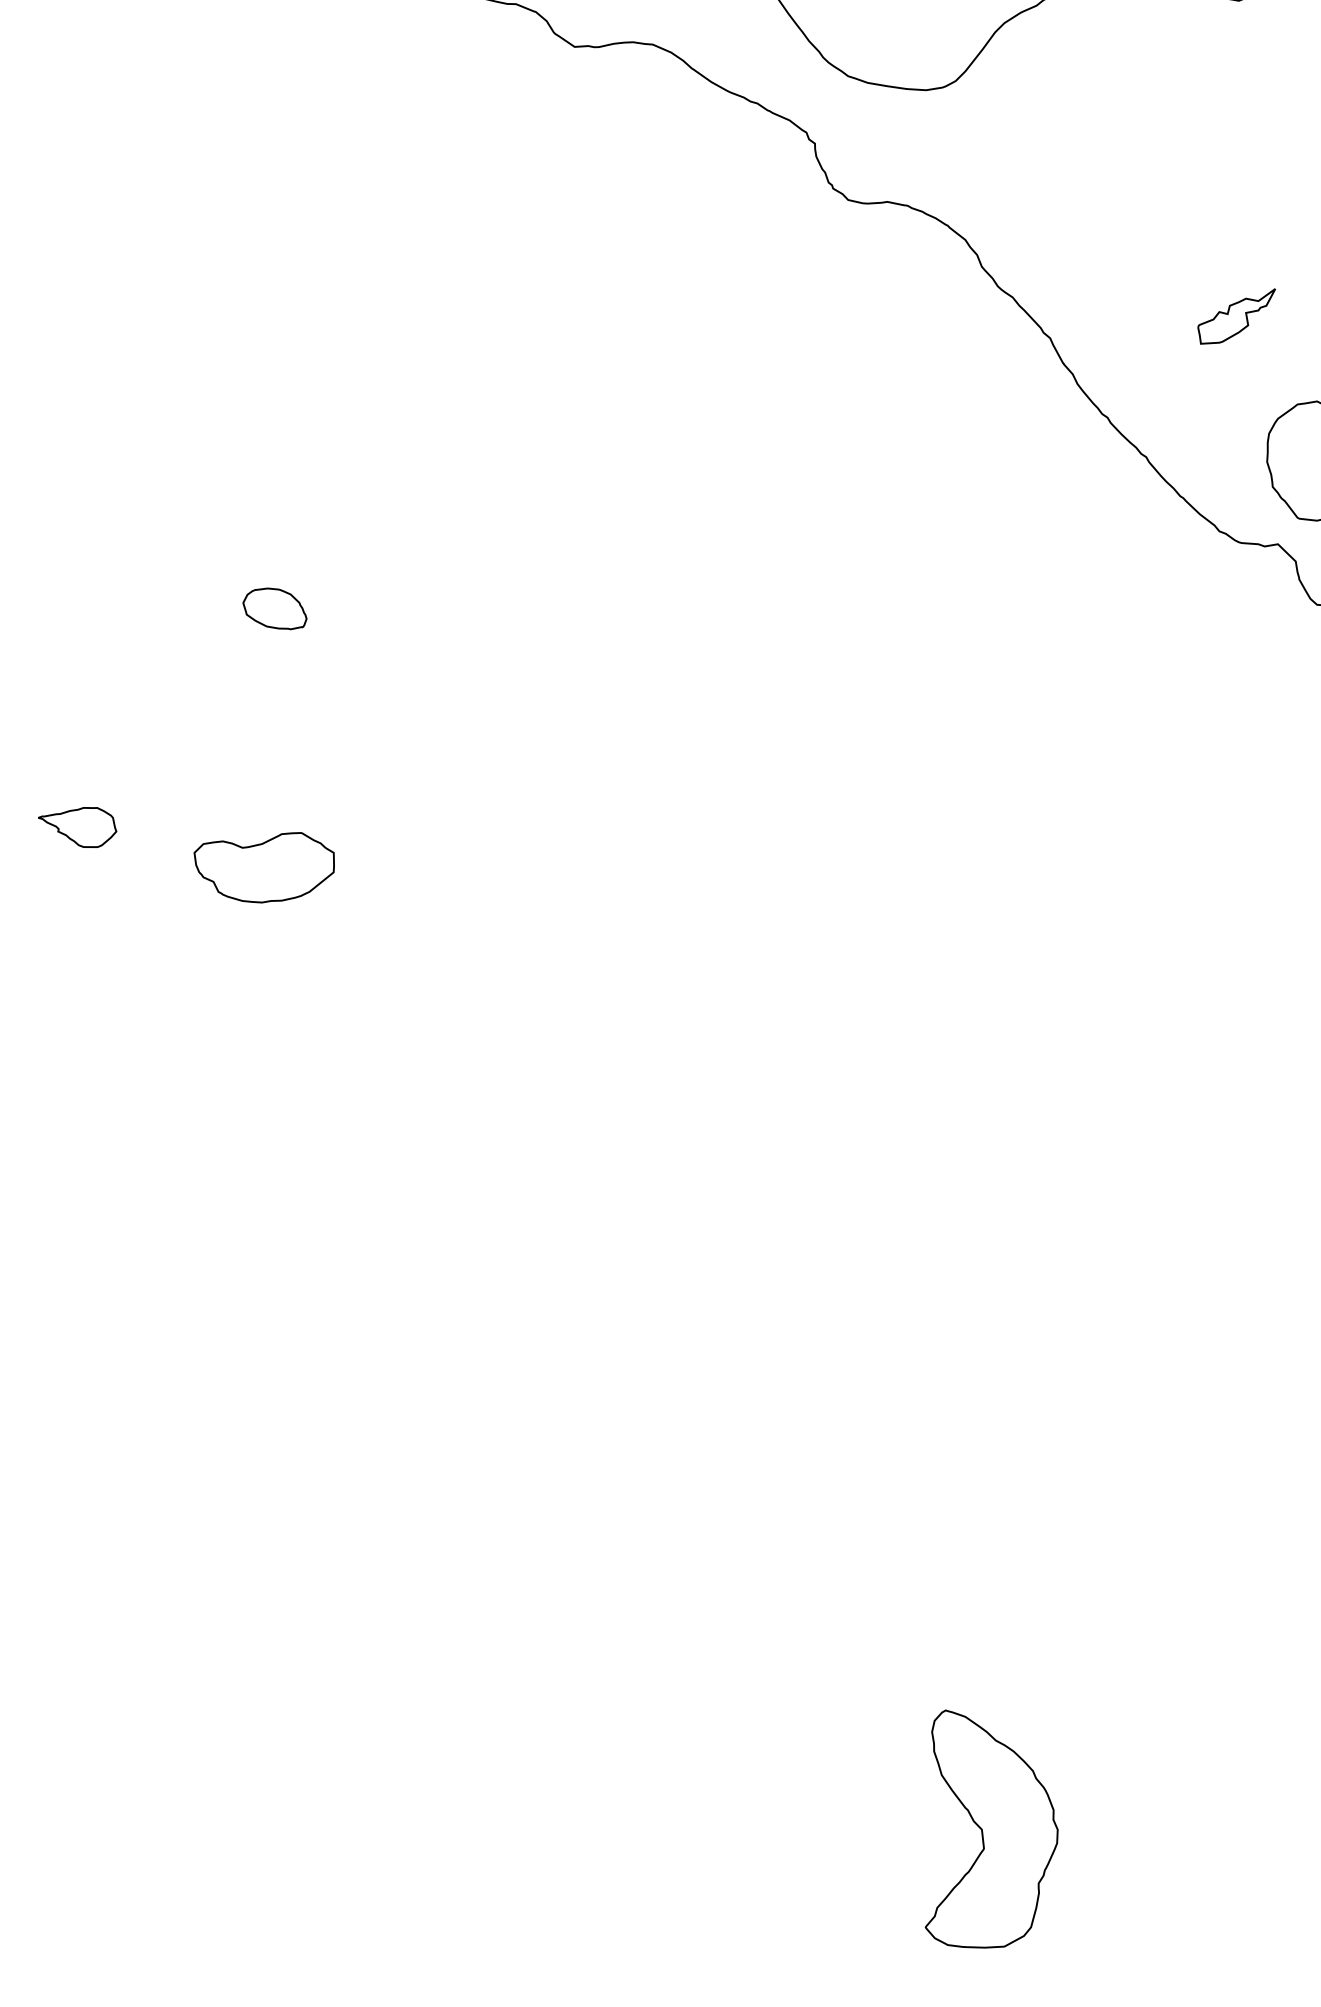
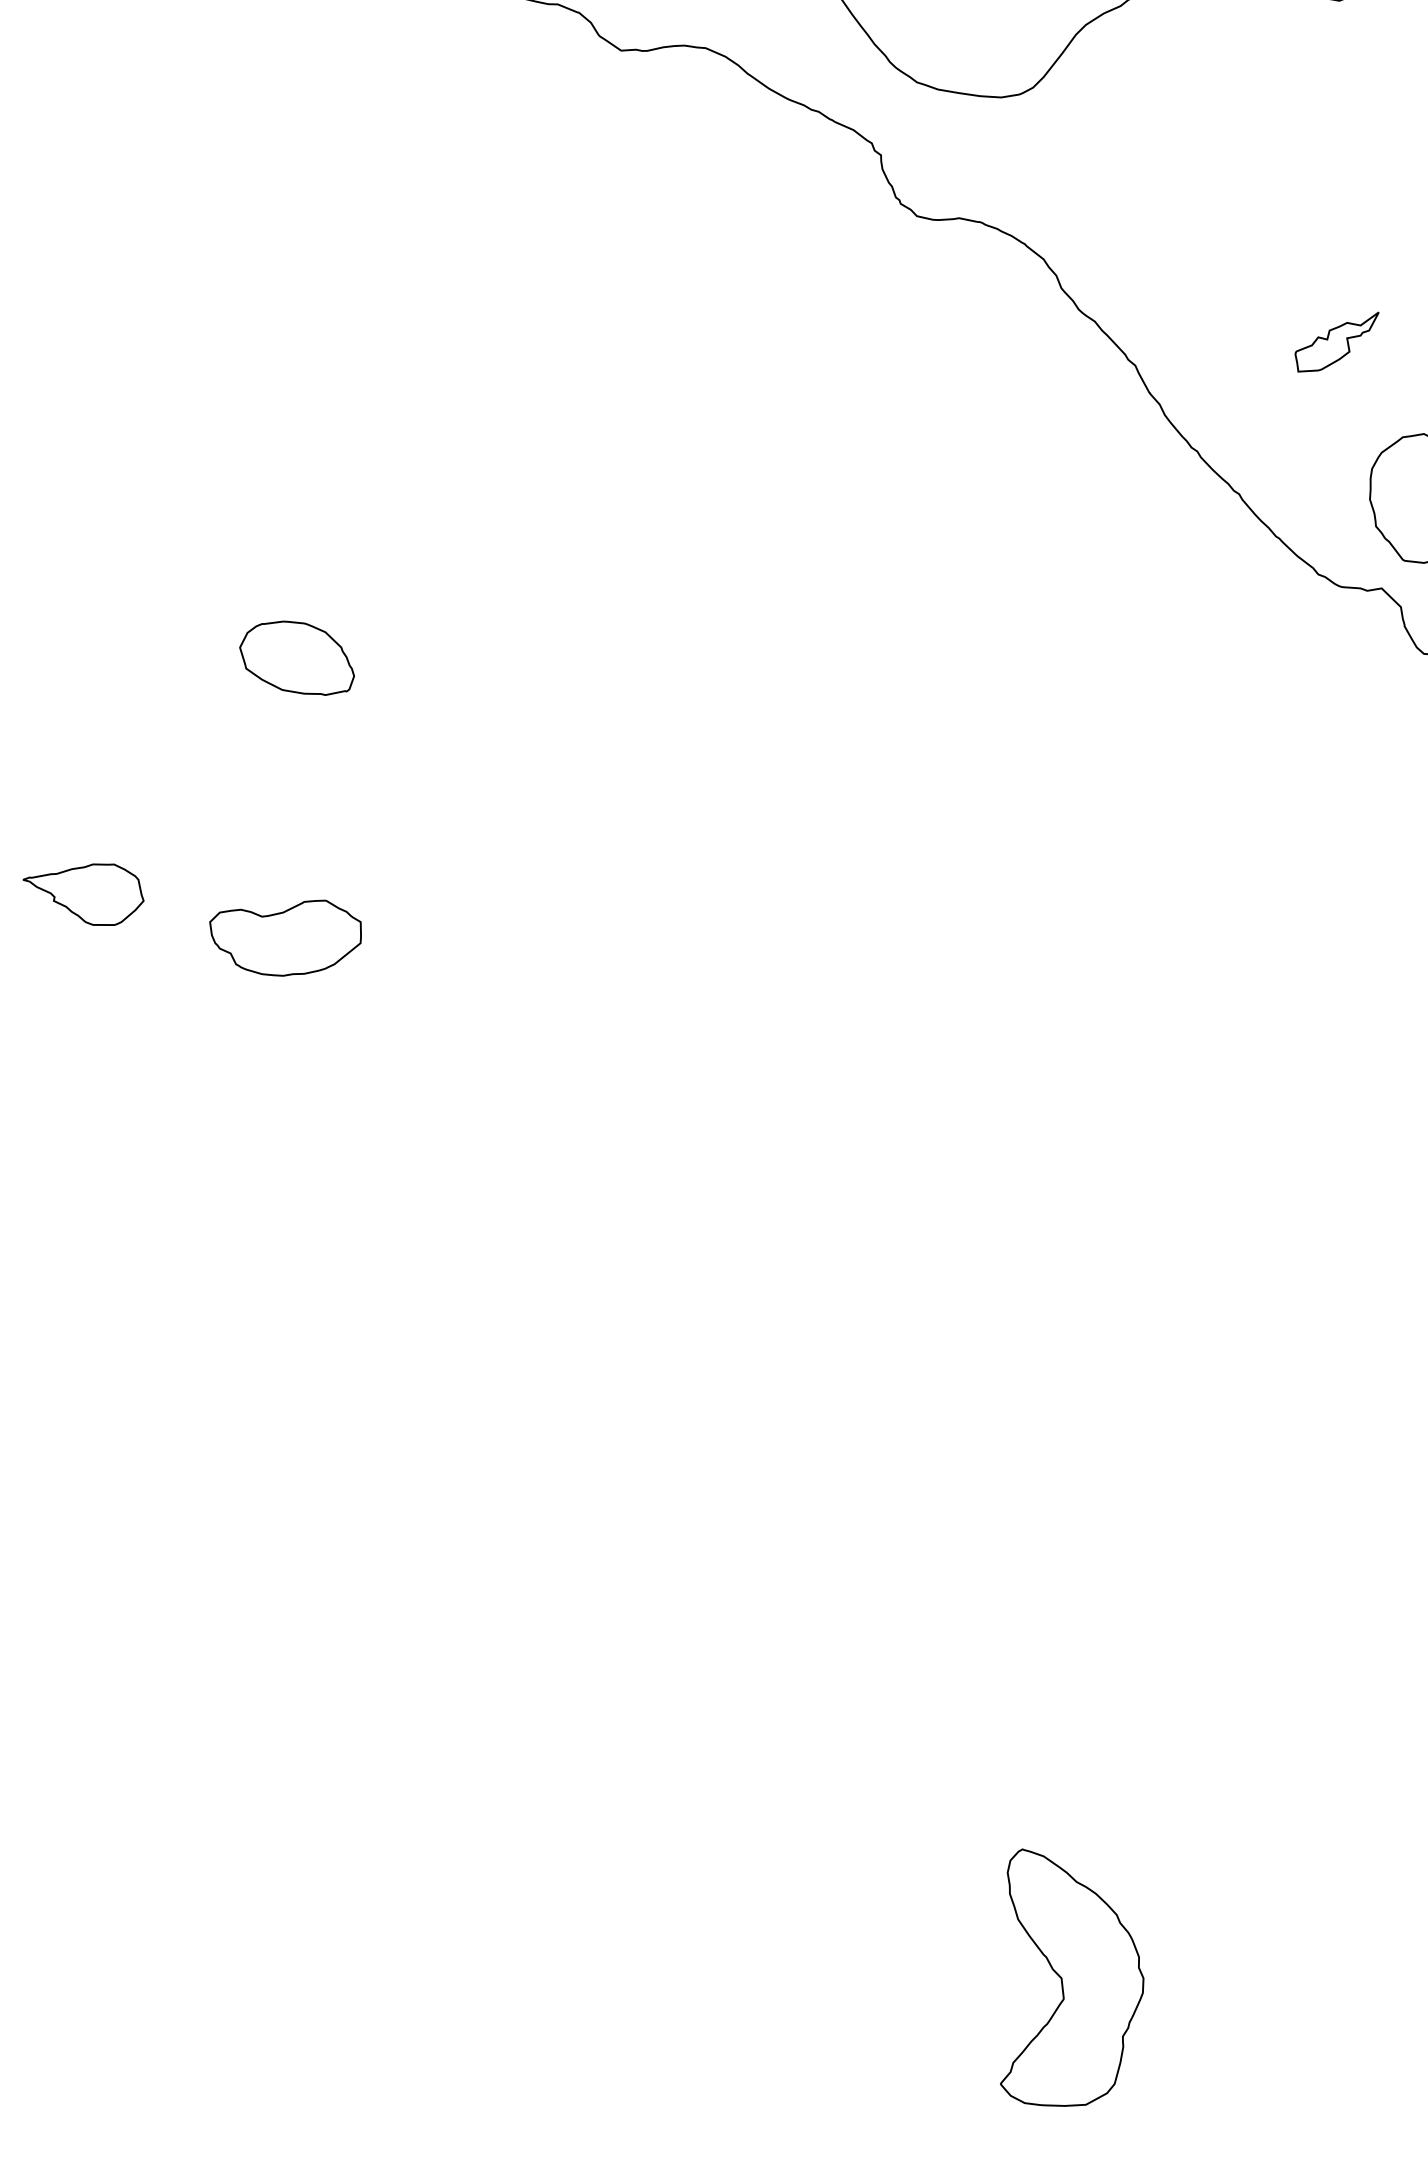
part: (274, 608) -> (296, 657), size x1.67
part: (77, 827) -> (83, 894), size x1.43

